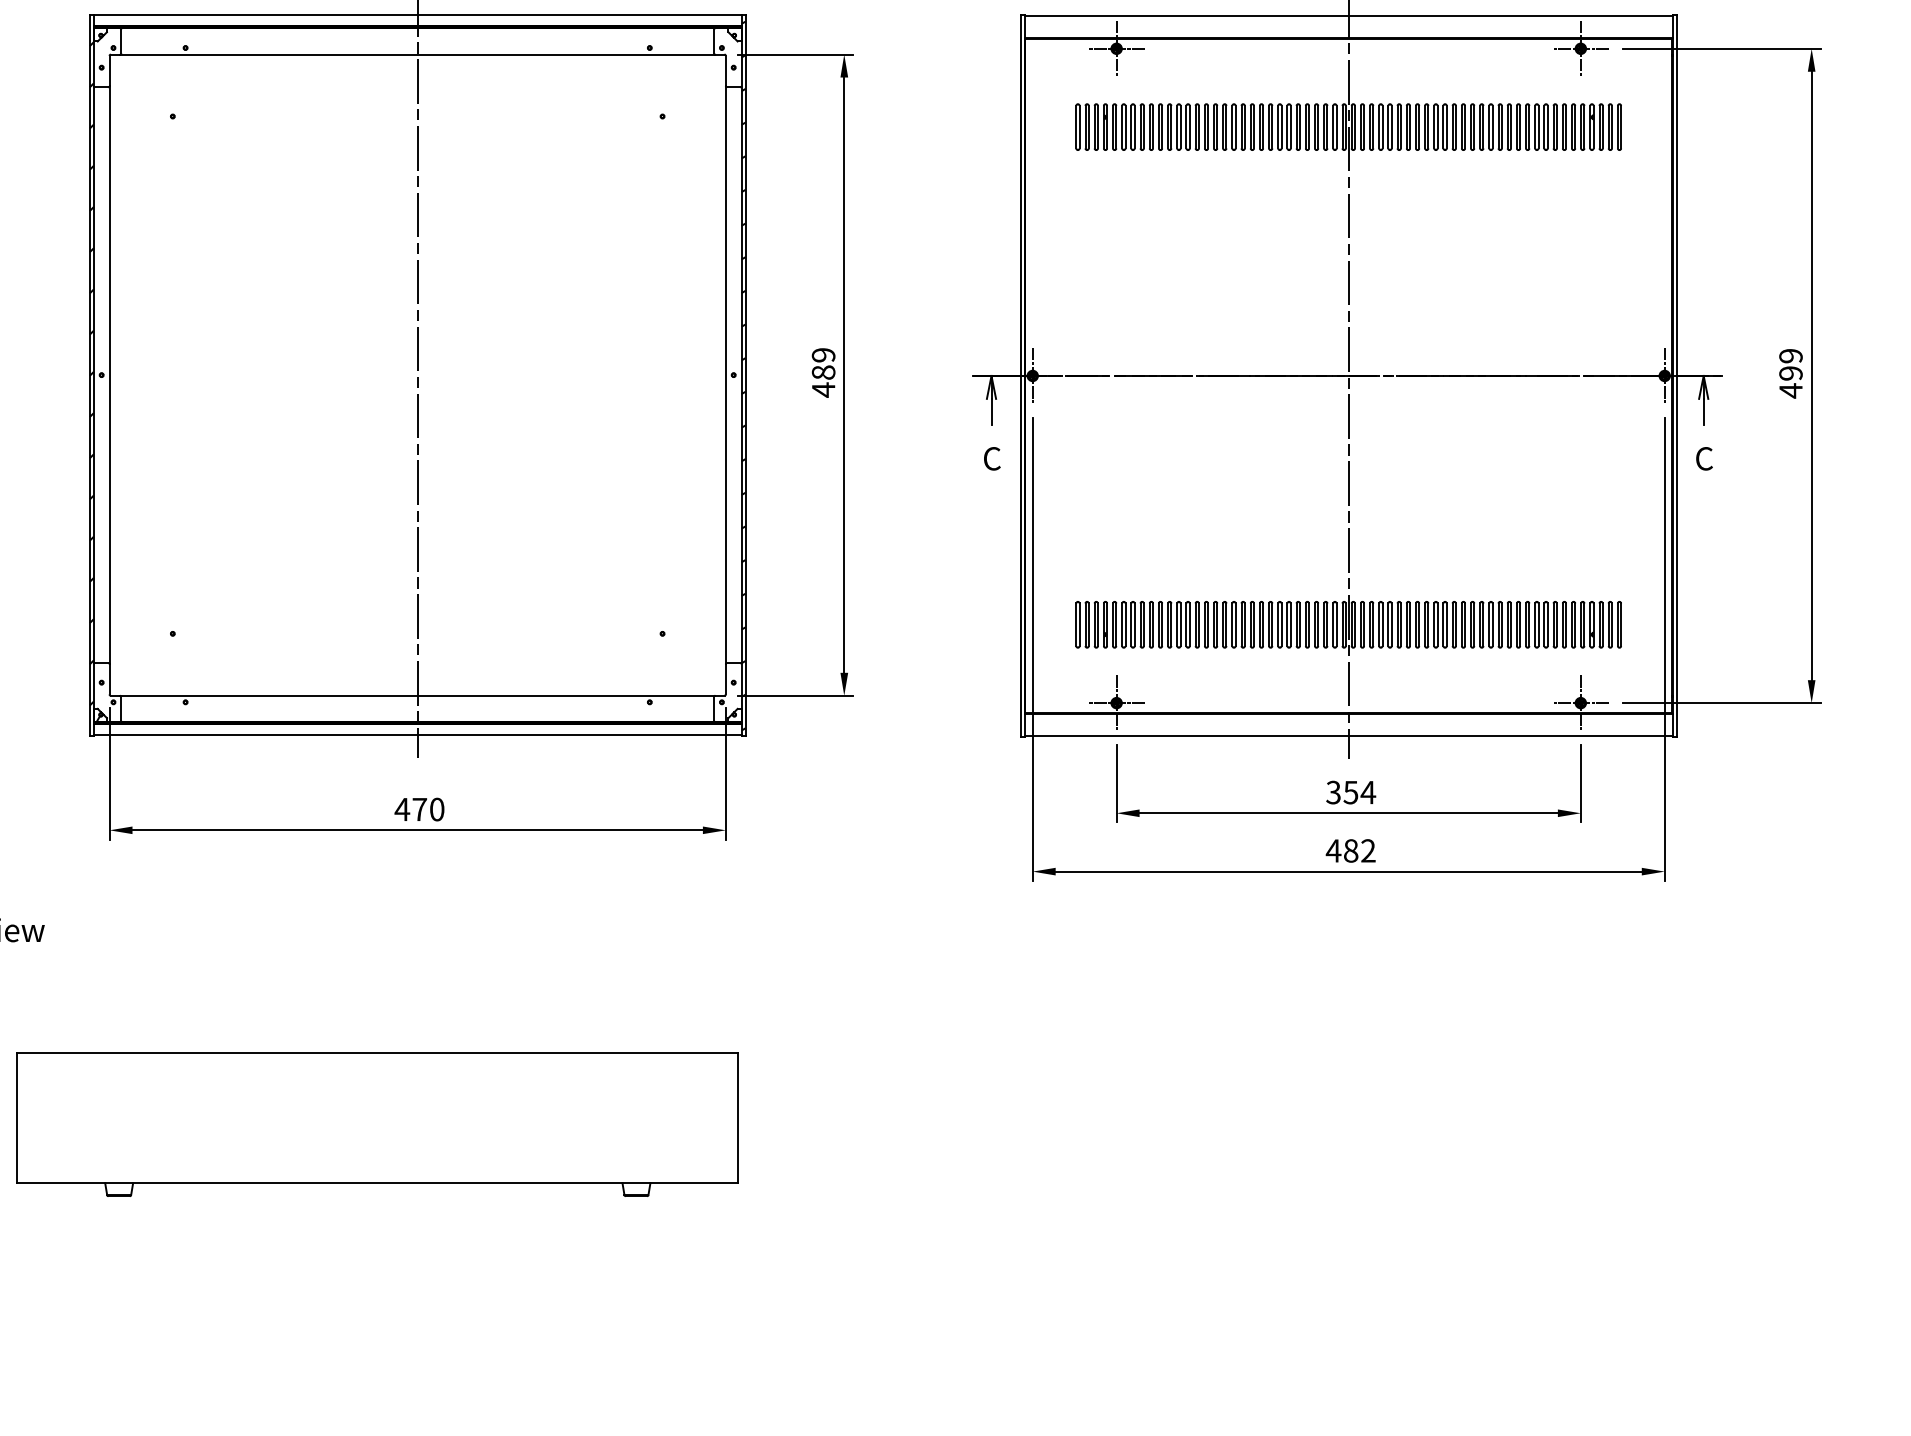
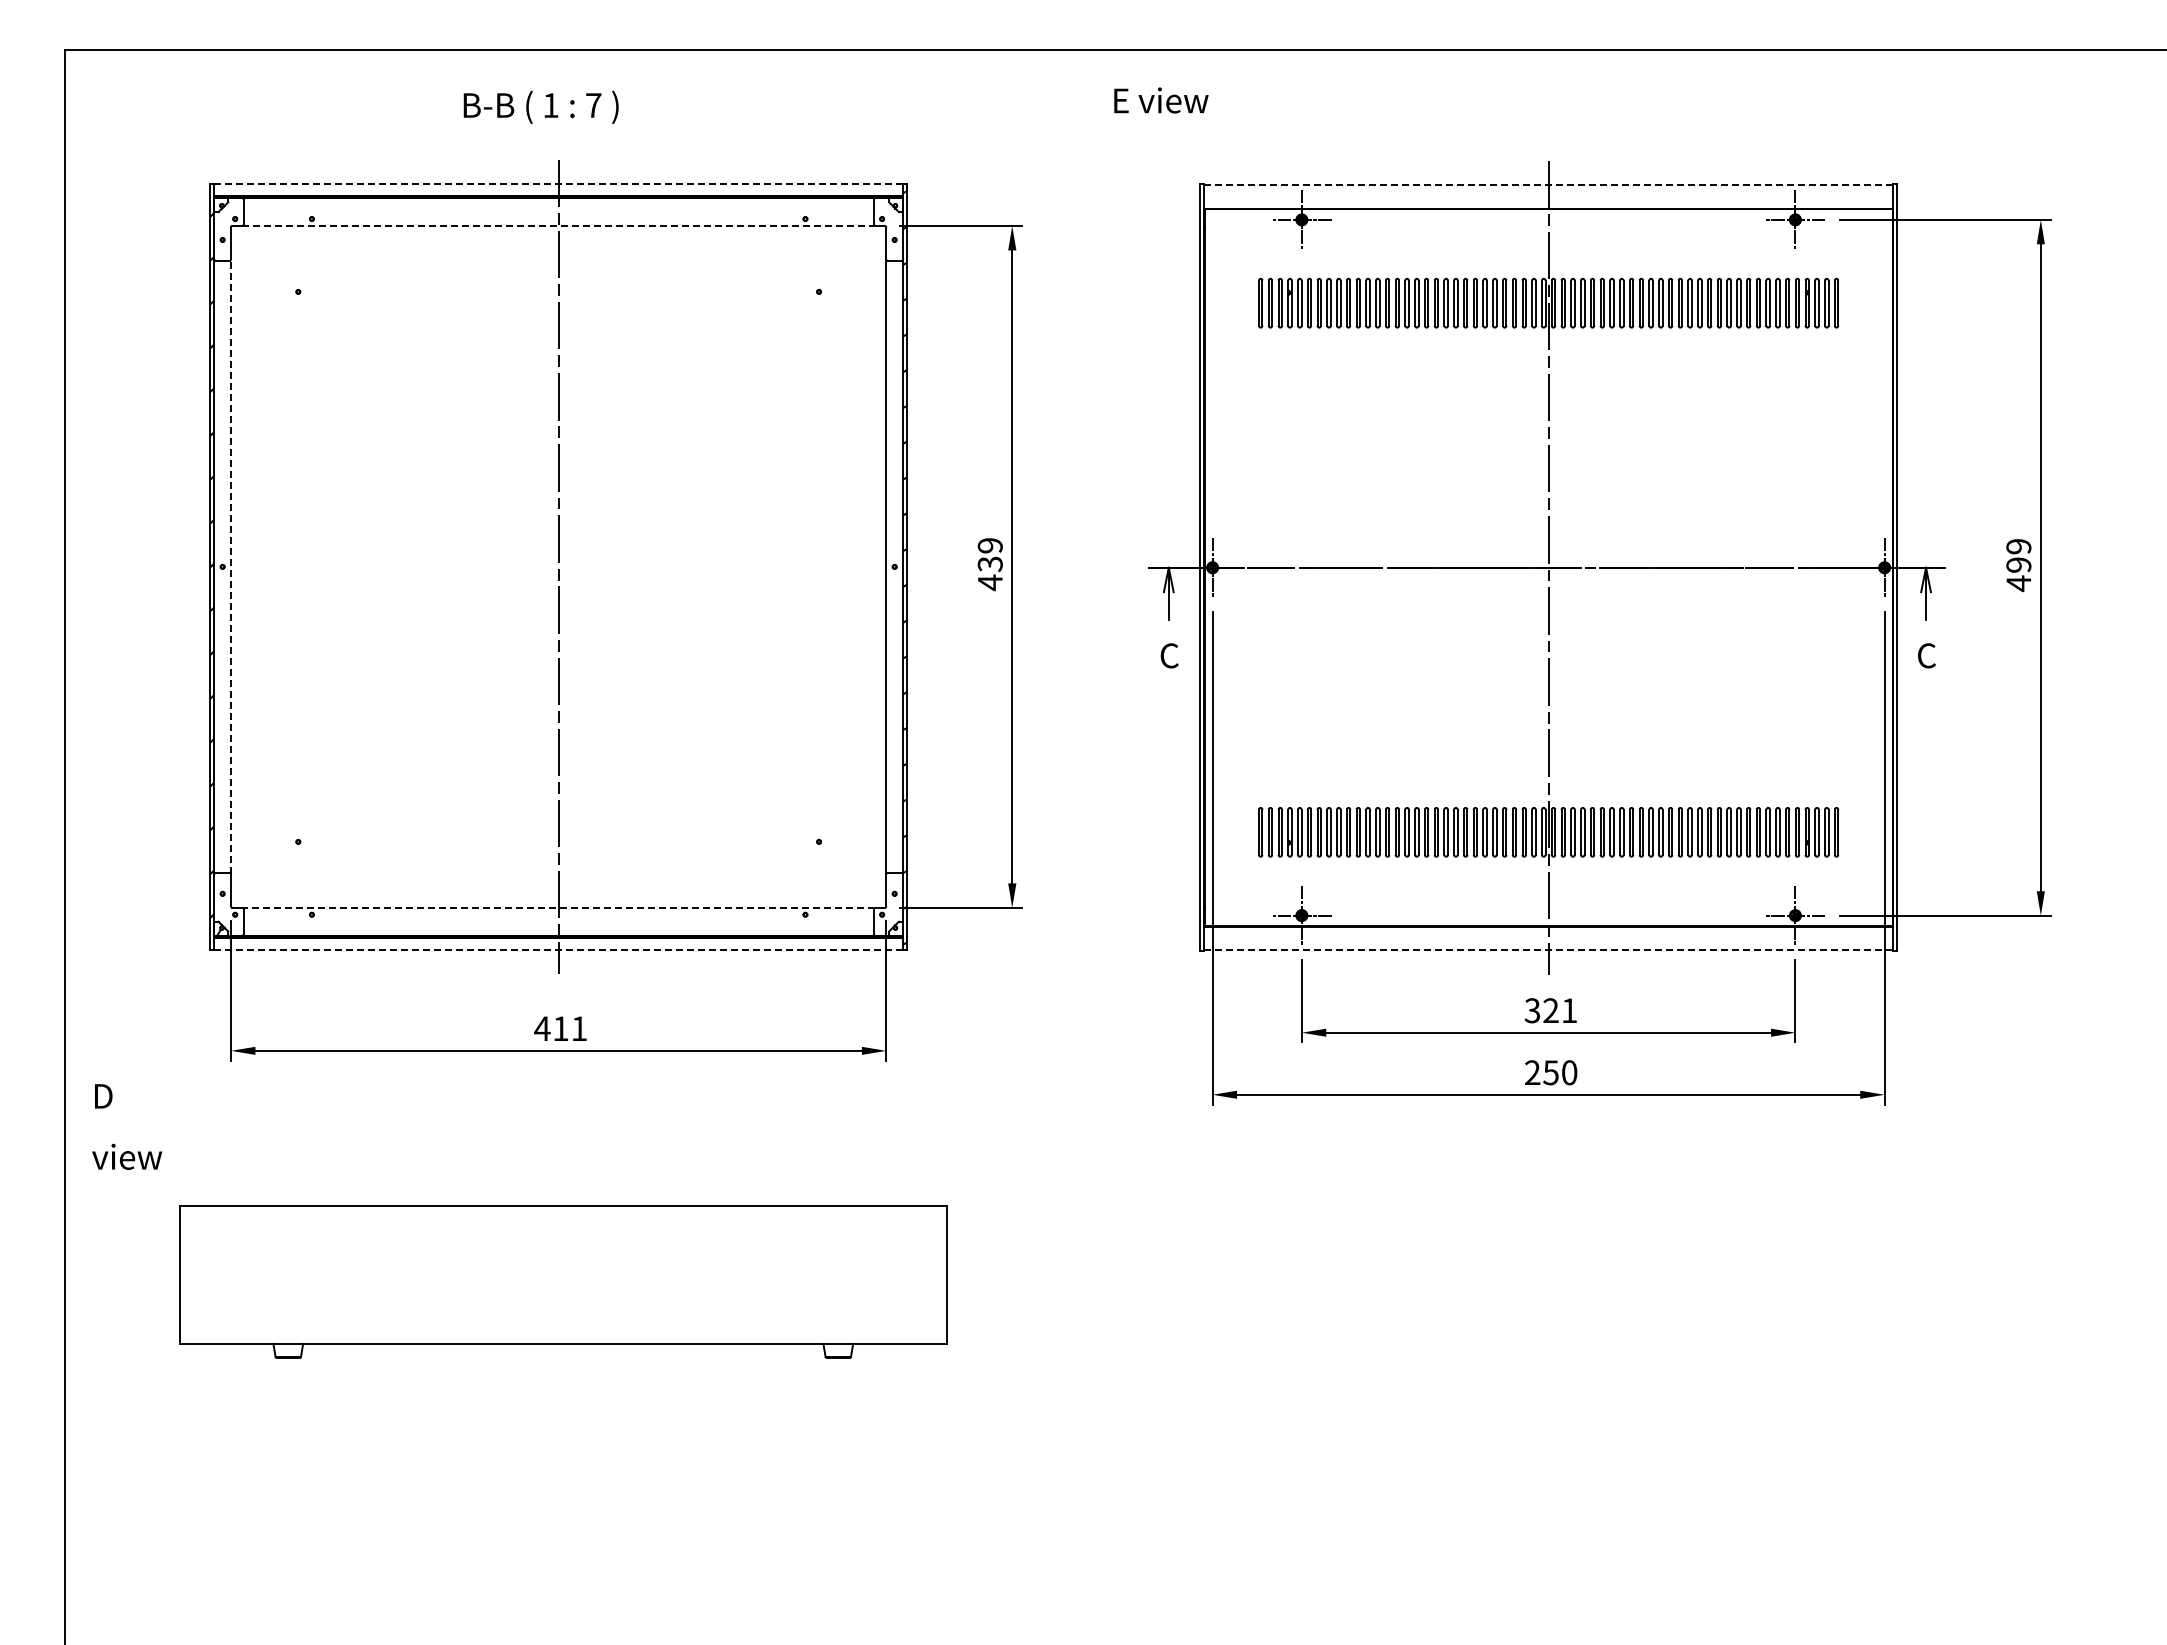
line: (418, 15) -> (559, 184), solid -> dashed
line: (1349, 16) -> (1549, 185), solid -> dashed
line: (418, 55) -> (559, 226), solid -> dashed
text: (822, 372) -> (989, 564), 489 -> 439
line: (109, 374) -> (231, 566), solid -> dashed
line: (417, 695) -> (558, 907), solid -> dashed
line: (417, 734) -> (558, 949), solid -> dashed
line: (1348, 735) -> (1548, 950), solid -> dashed
text: (1359, 792) -> (1560, 1010), 354 -> 321
text: (428, 809) -> (570, 1028), 470 -> 411
text: (1350, 850) -> (1550, 1072), 482 -> 250
part: (378, 1124) -> (563, 1281), moved

